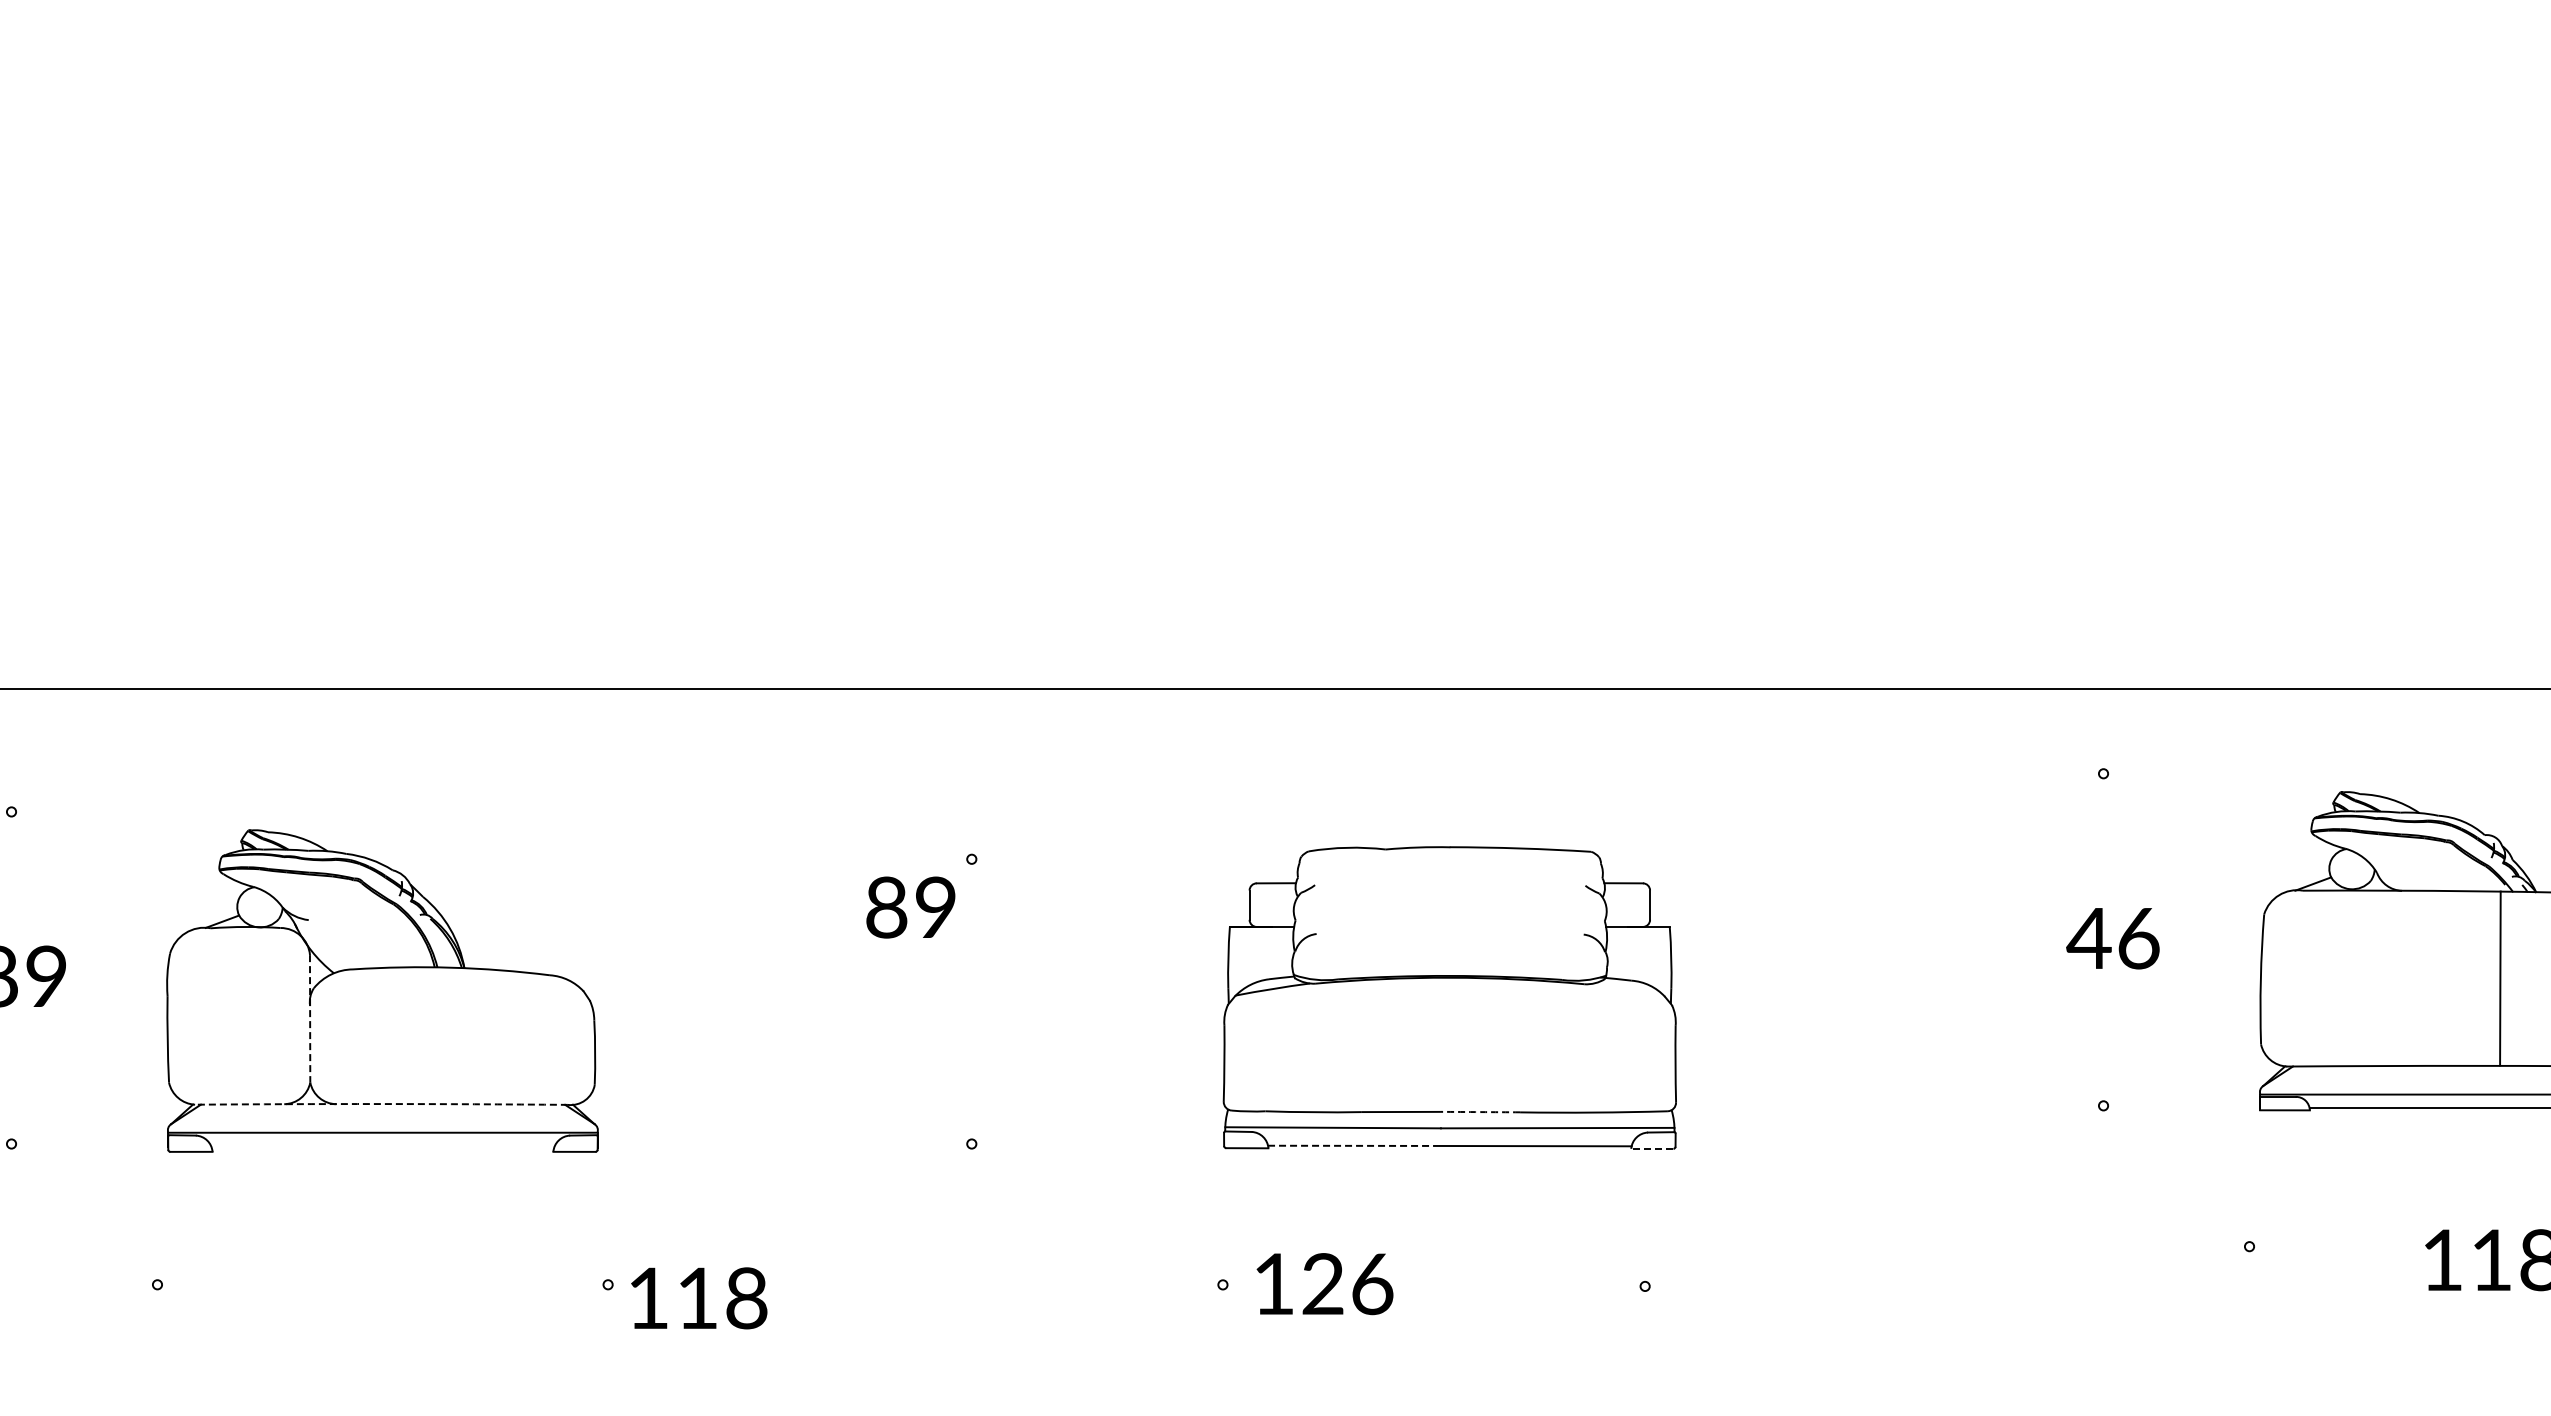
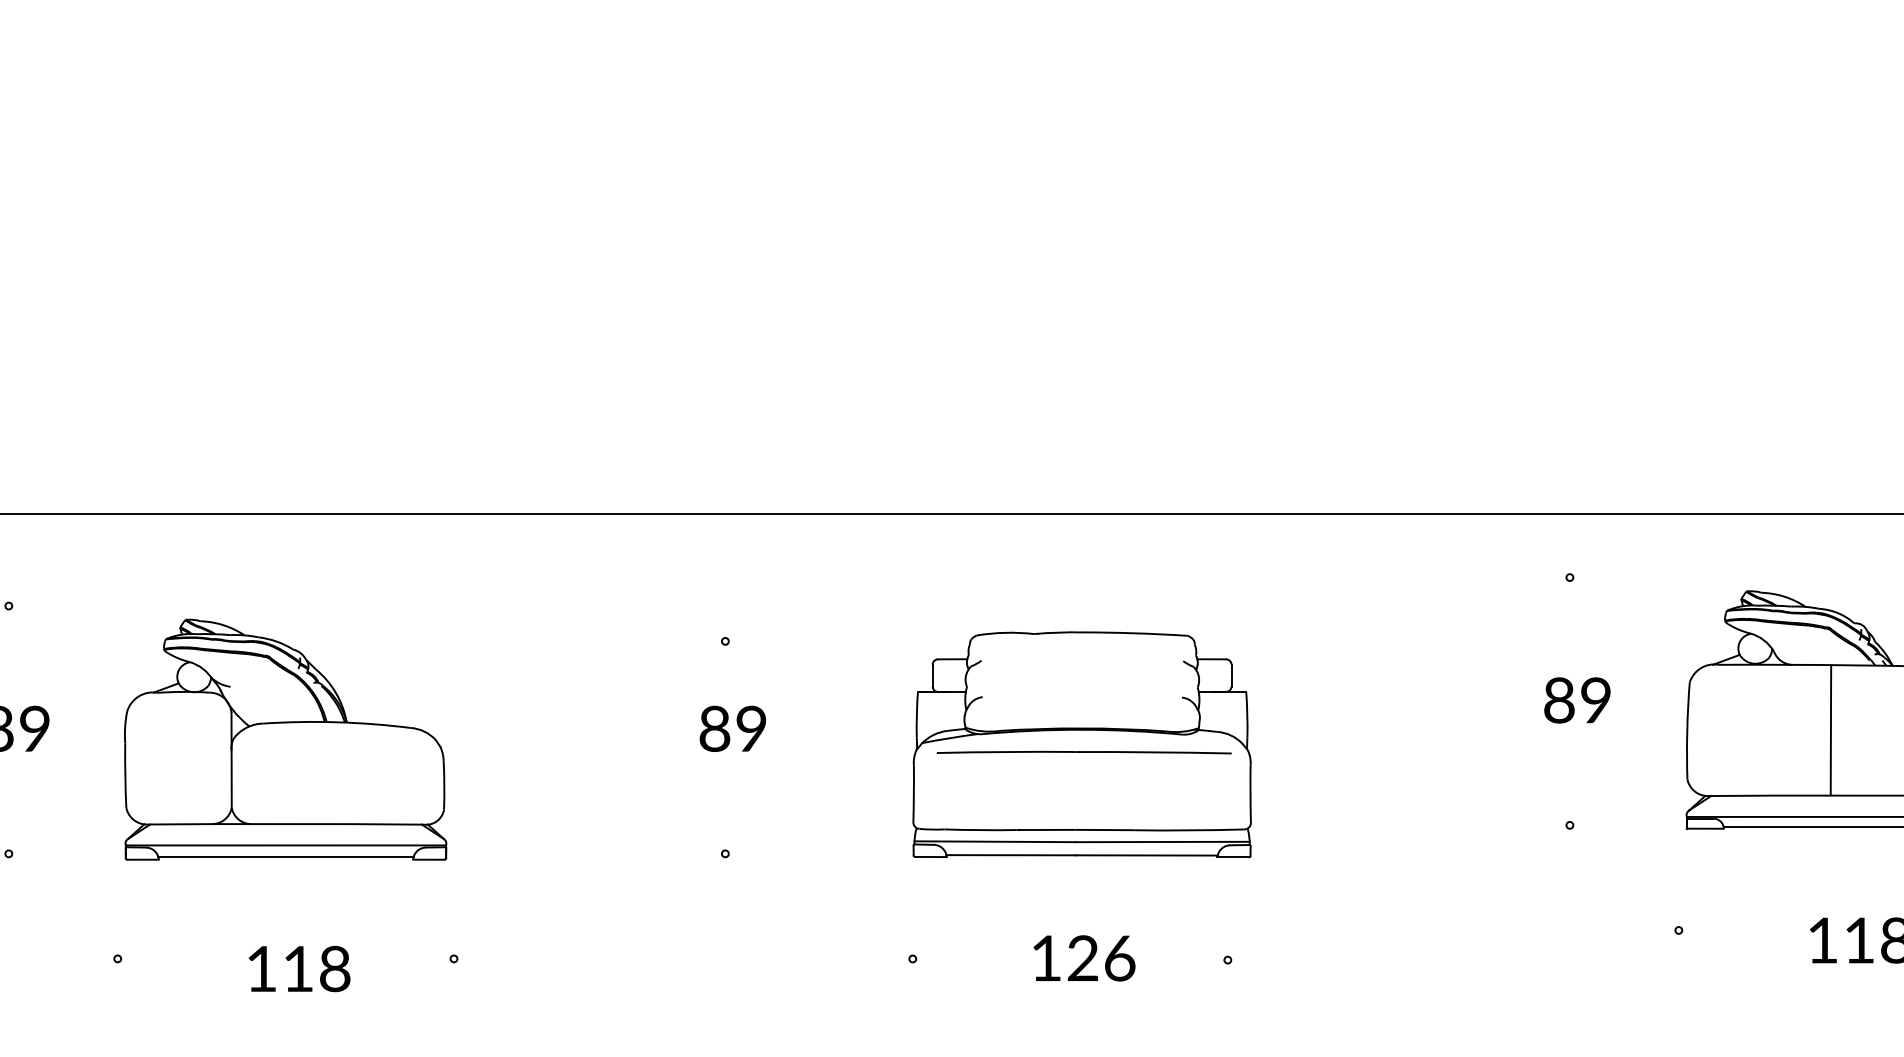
text: (910, 907) -> (732, 728), moved
text: (2112, 938) -> (1576, 700), 46 -> 89
line: (2500, 978) -> (1831, 730), moved
part: (1452, 1008) -> (1084, 752), added
line: (310, 1018) -> (231, 760), dashed -> solid
arc: (381, 1104) -> (284, 824), dashed -> solid
arc: (1480, 1112) -> (1104, 830), dashed -> solid
line: (1354, 1145) -> (1010, 854), dashed -> solid
line: (382, 1148) -> (285, 857), added
line: (1651, 1148) -> (1232, 857), dashed -> solid
text: (1324, 1284) -> (1084, 958), moved
text: (699, 1298) -> (299, 969), moved

